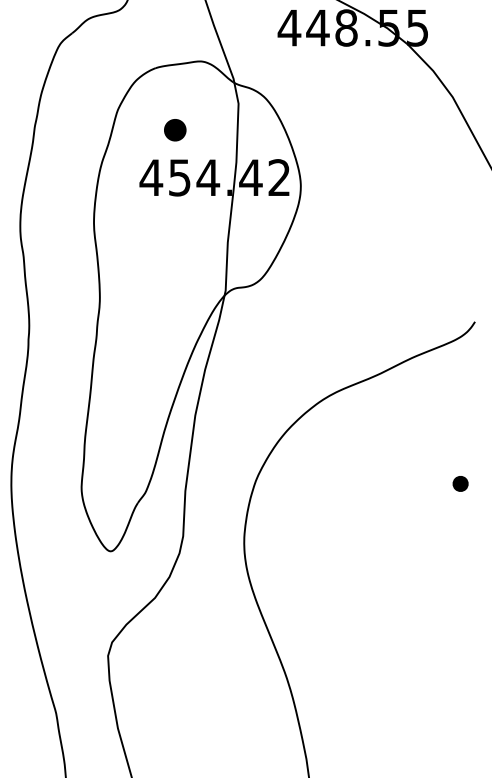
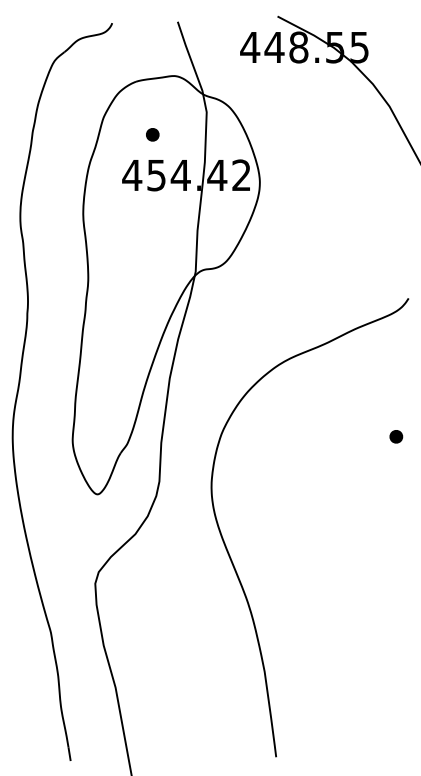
part: (175, 129) -> (152, 134), size x0.71

